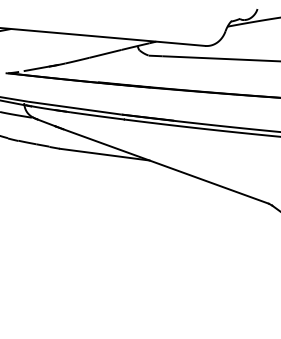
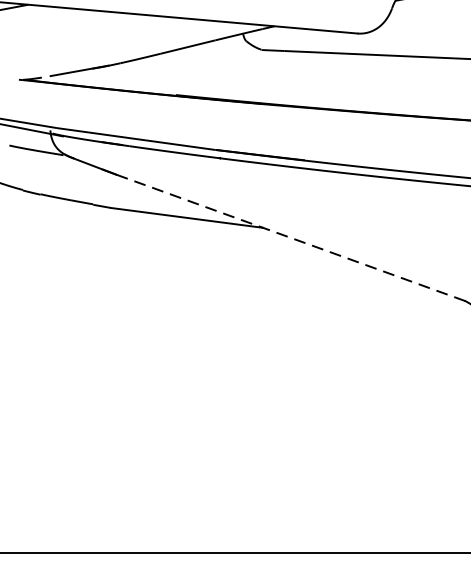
line: (166, 166) -> (291, 237), solid -> dashed

